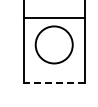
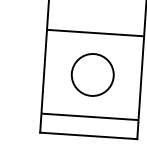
circle: (54, 44) -> (93, 74), size x0.71
line: (54, 71) -> (90, 117), added
line: (54, 83) -> (89, 135), dashed -> solid

